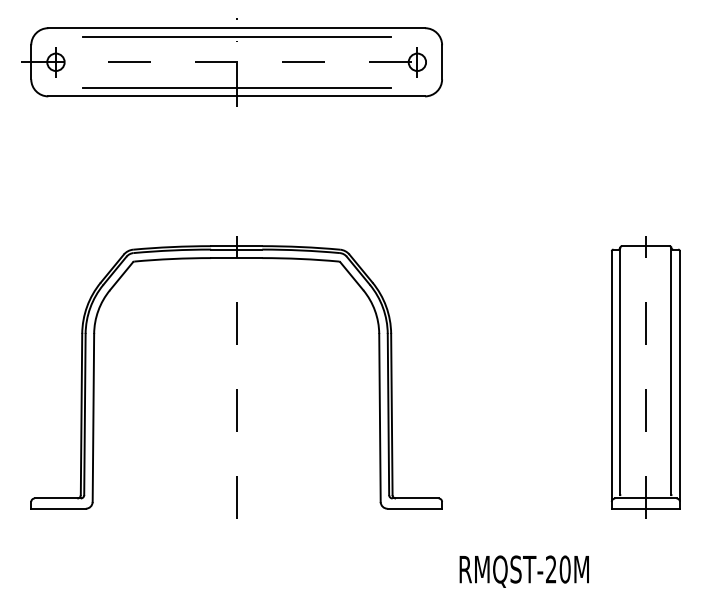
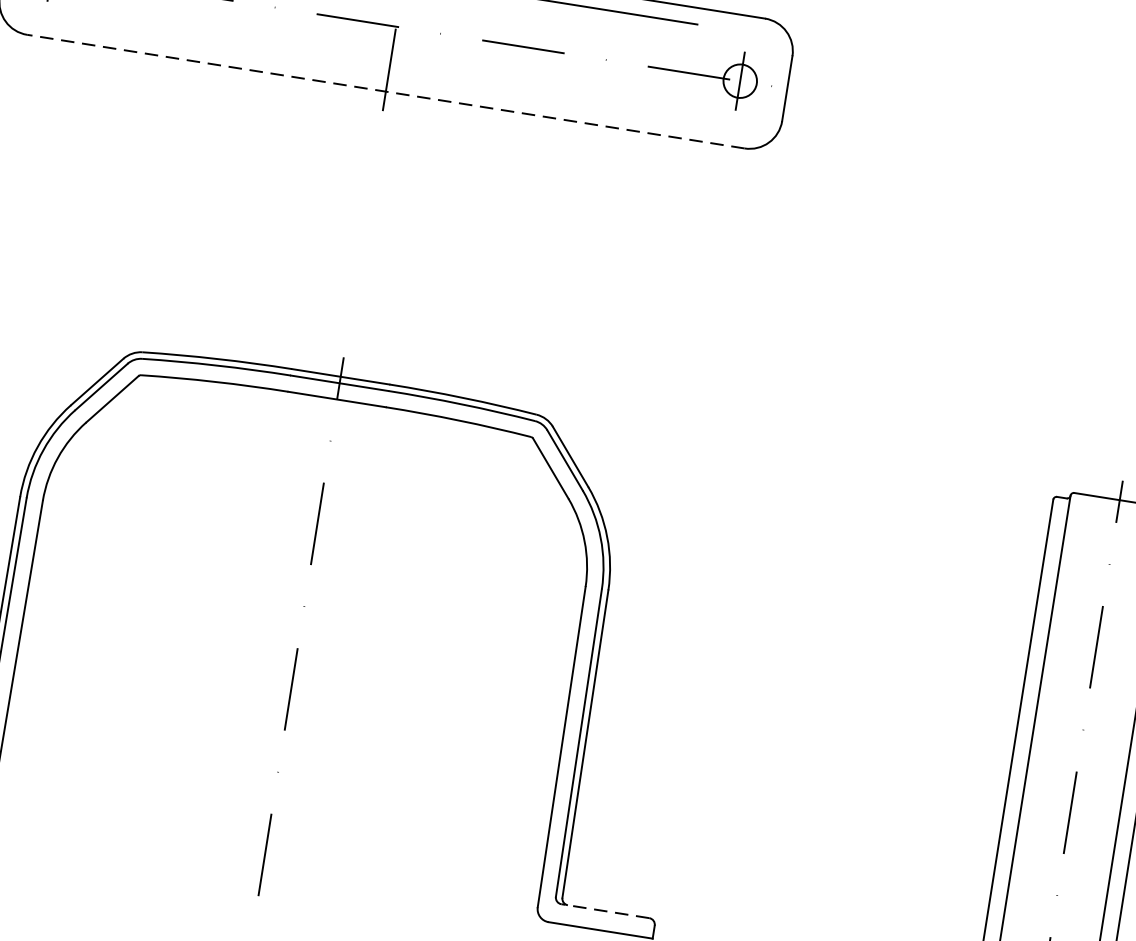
line: (236, 87) -> (388, 74), removed
line: (236, 96) -> (385, 91), solid -> dashed
line: (415, 498) -> (605, 911), solid -> dashed

